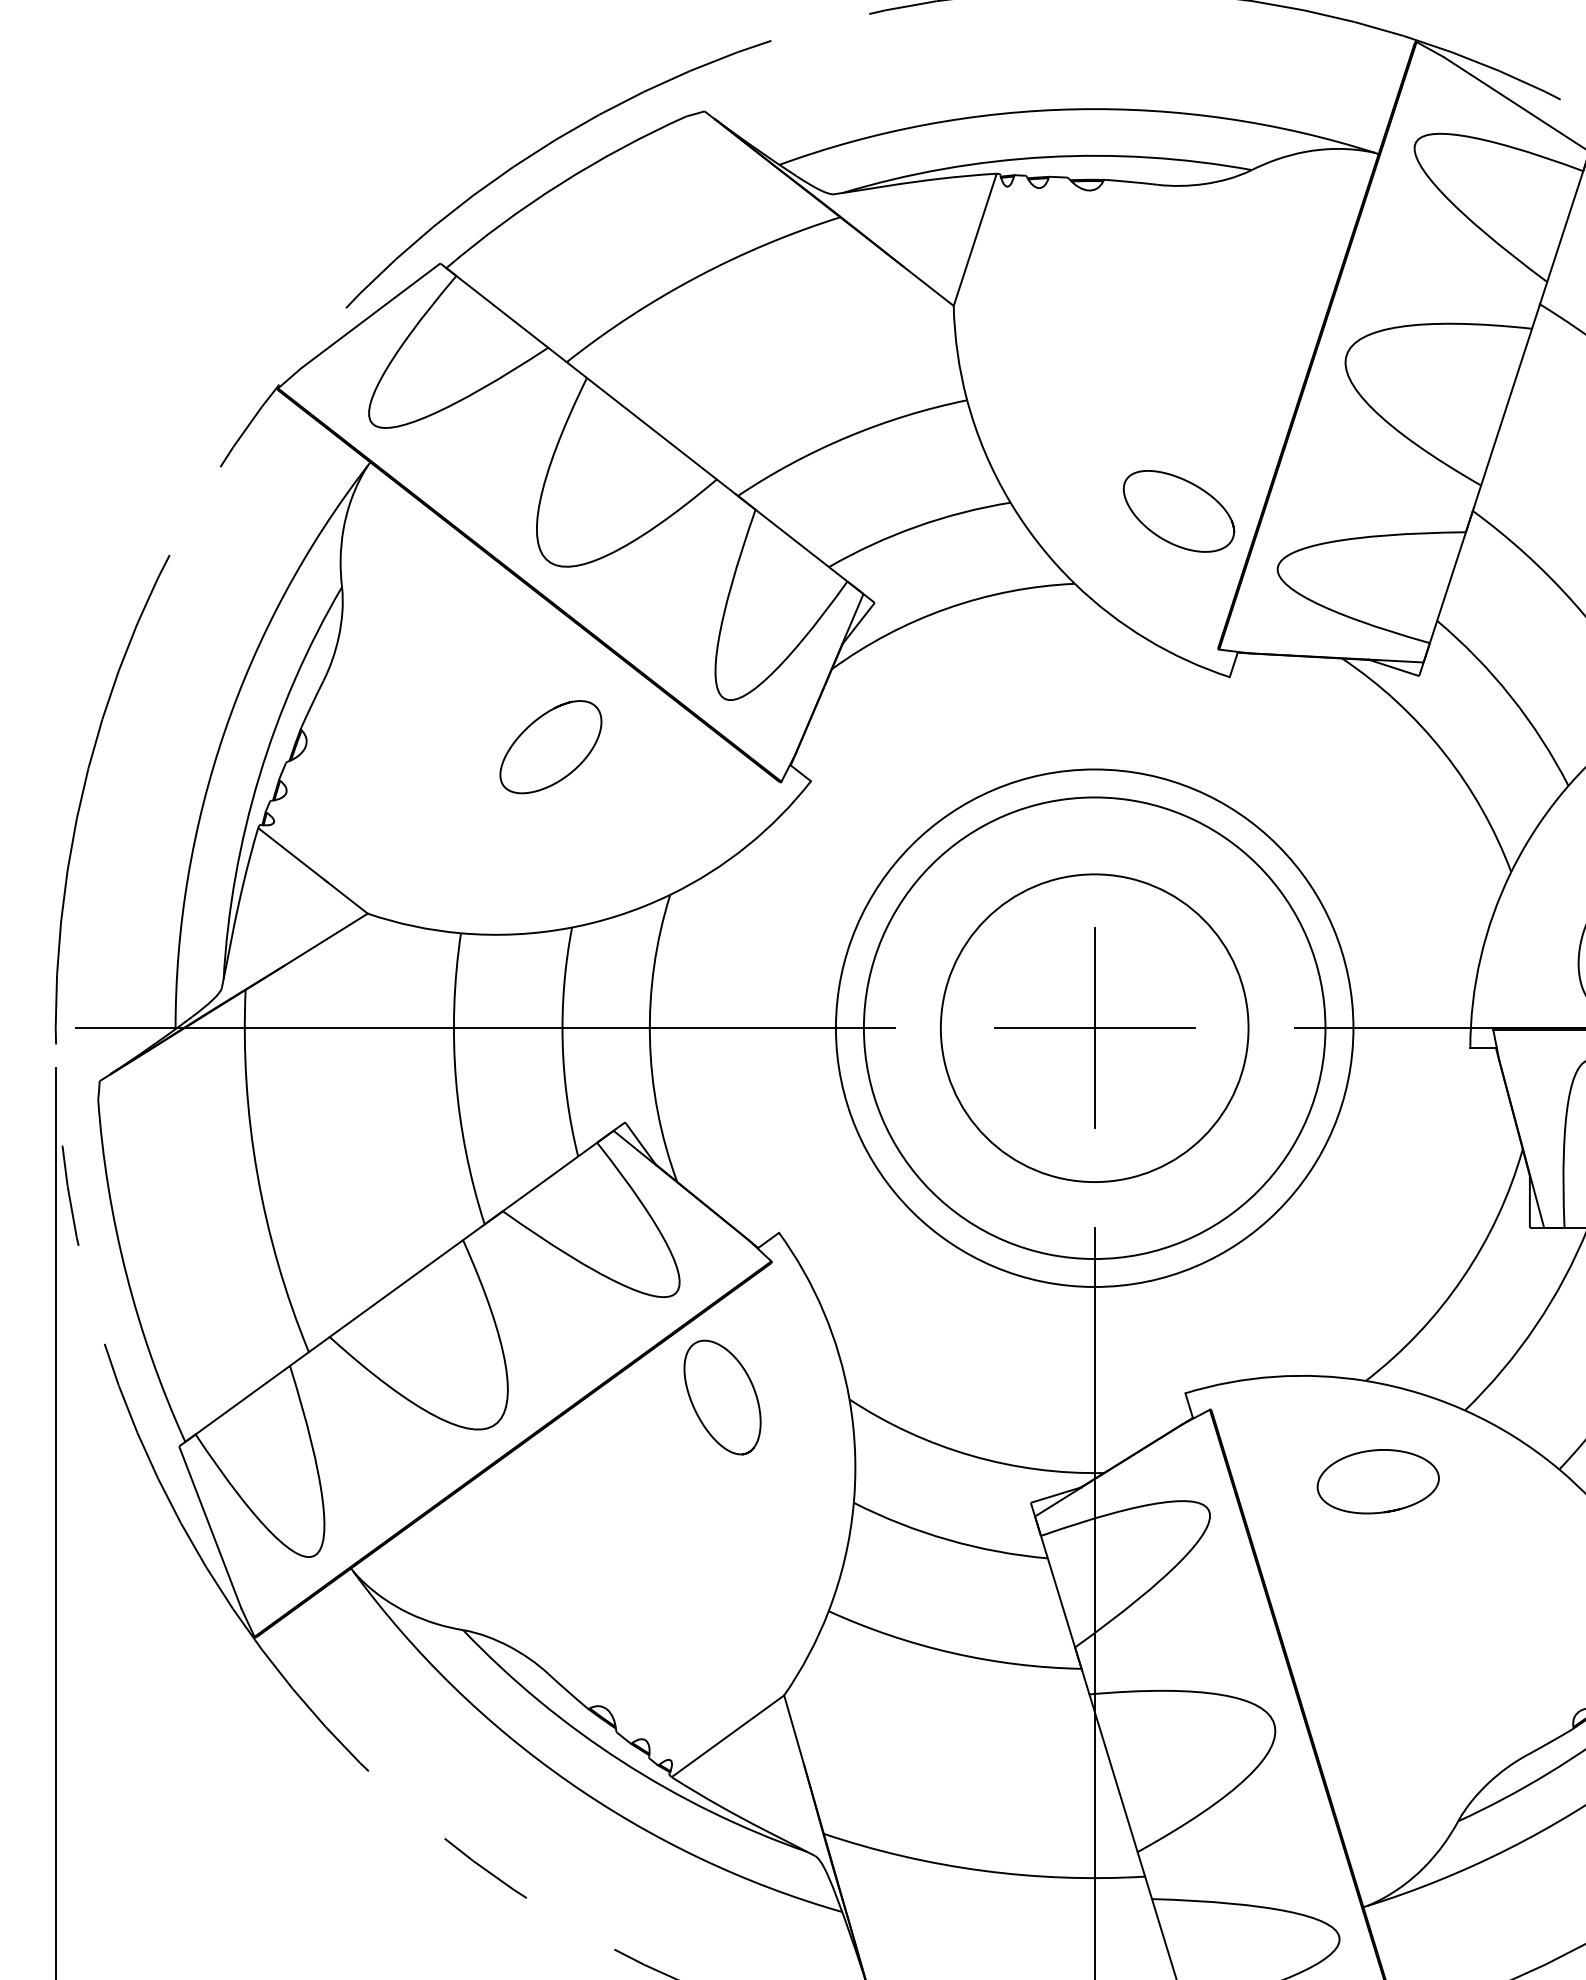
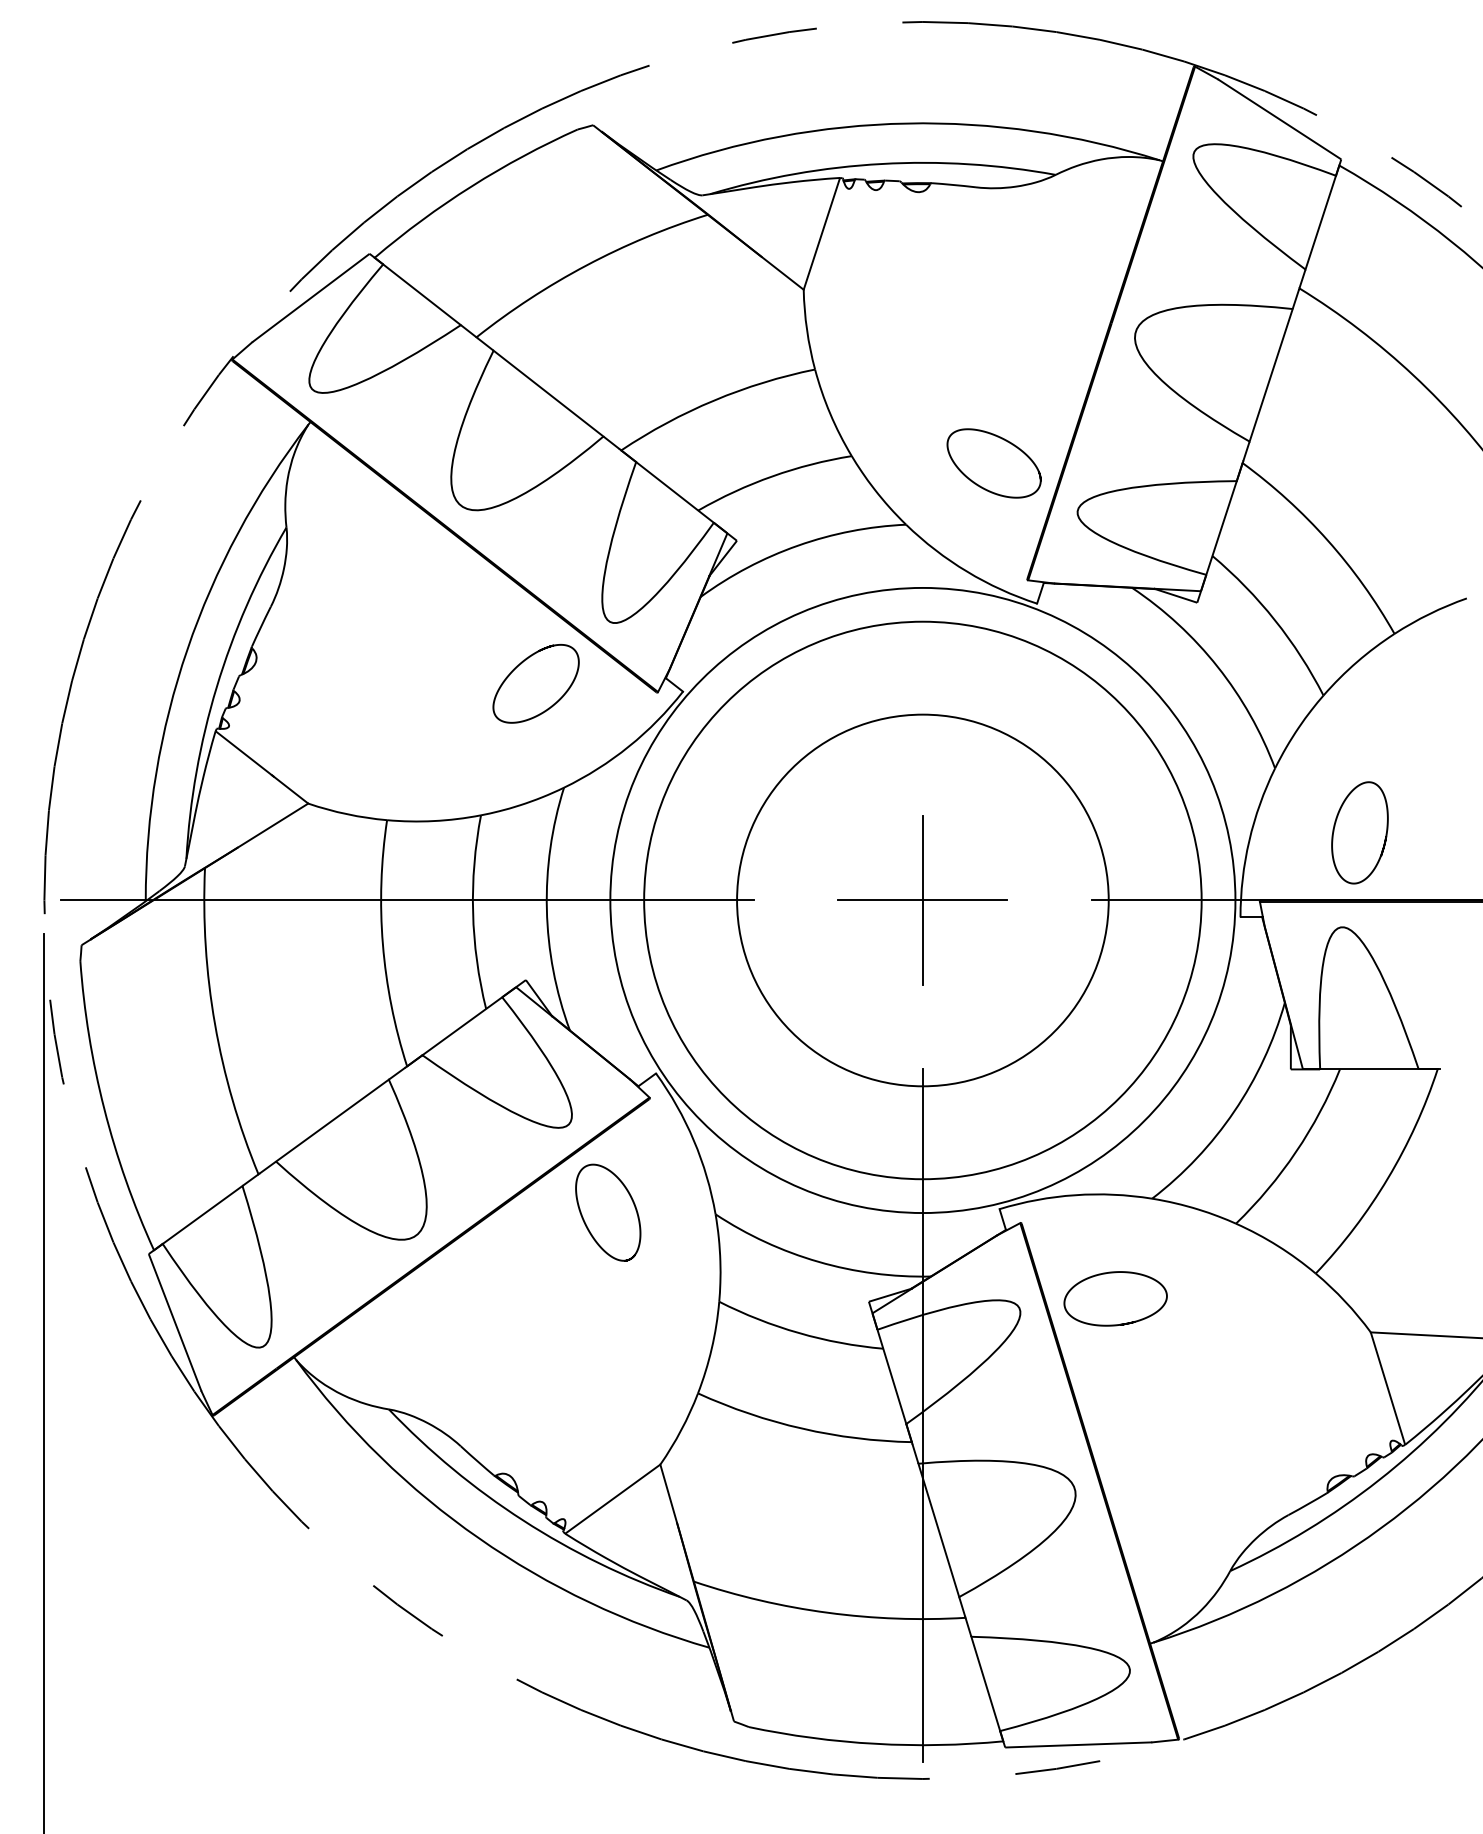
curve: (533, 724) -> (521, 664), moved
circle: (1094, 1028) -> (922, 900), size x1.43
circle: (1094, 1028) -> (922, 900), size x1.43
circle: (1094, 1028) -> (922, 900), size x1.43
curve: (1378, 1451) -> (1115, 1273), moved

